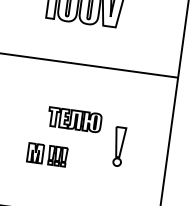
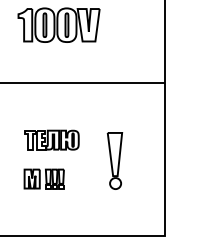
part: (74, 119) -> (51, 139), moved
part: (118, 146) -> (114, 160), size x1.43

